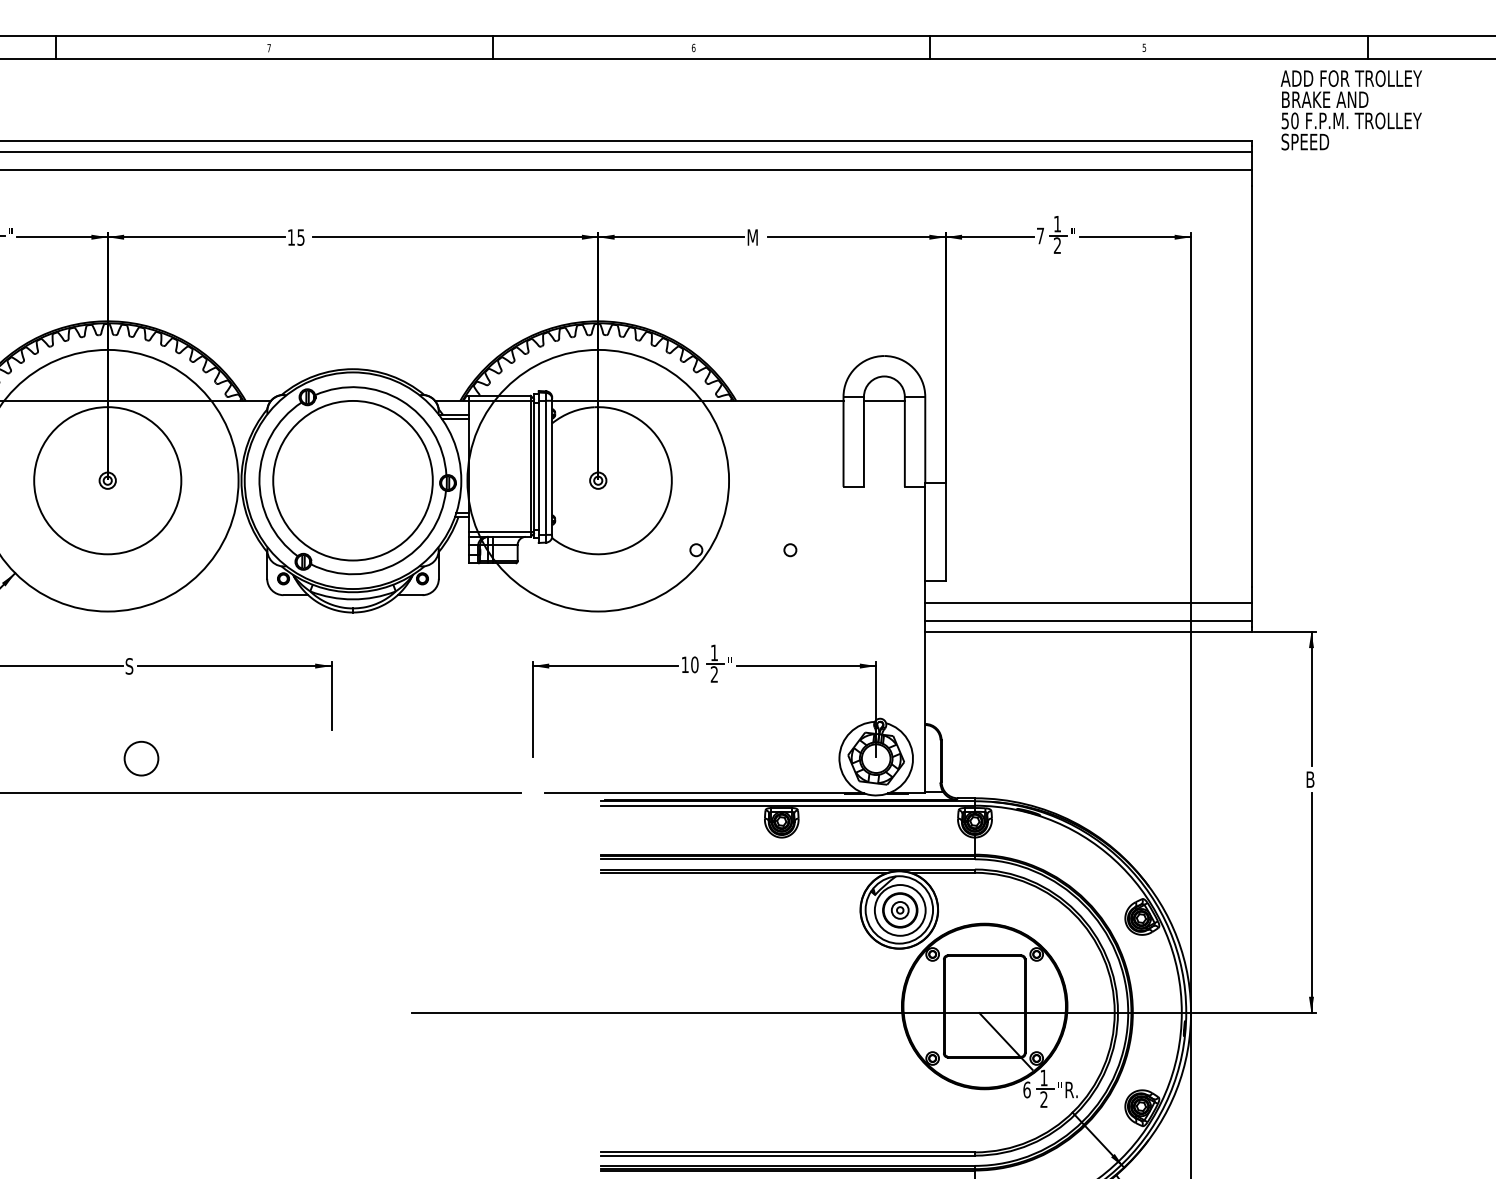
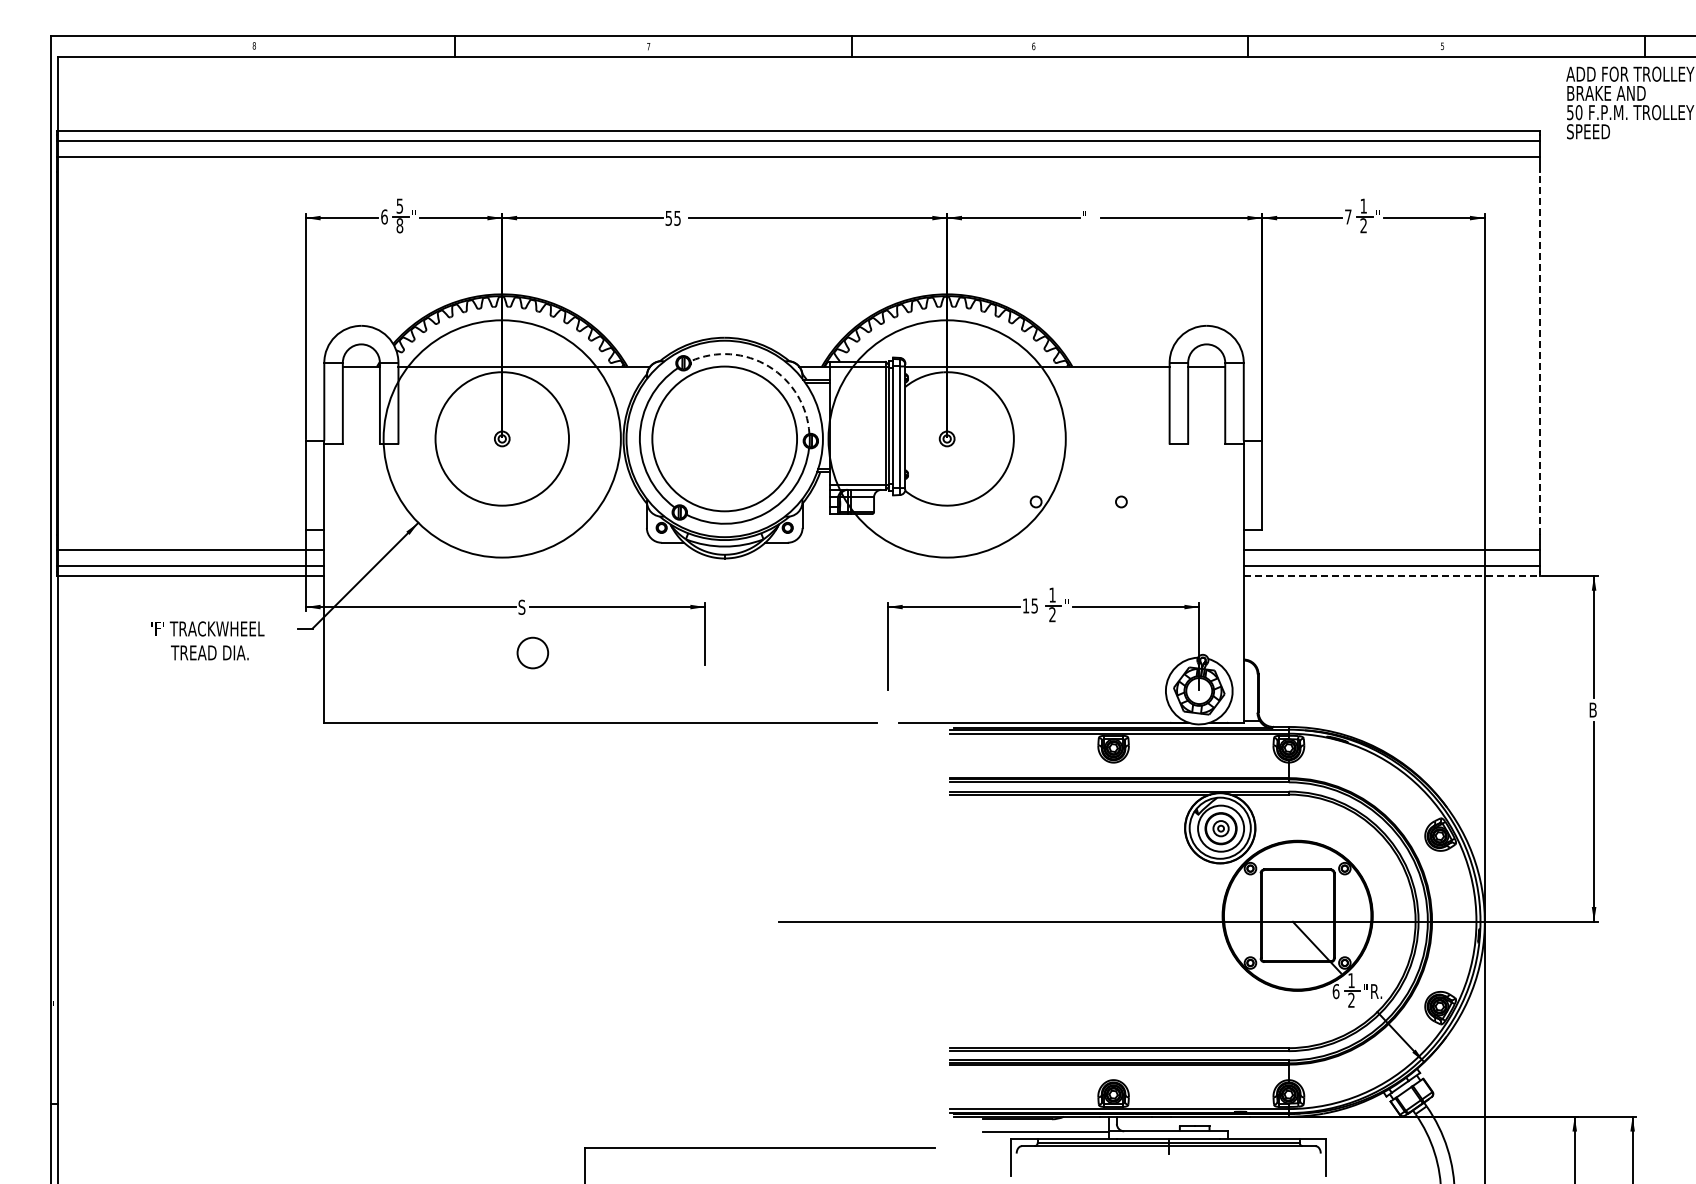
text: (291, 237) -> (668, 218), 15 -> 55
text: (751, 237) -> (1086, 218), M -> "
line: (1252, 386) -> (1540, 353), solid -> dashed
arc: (401, 400) -> (768, 366), solid -> dashed
line: (1089, 631) -> (1392, 575), solid -> dashed
text: (694, 664) -> (1034, 605), 10 -> 15
circle: (141, 758) -> (532, 652), moved

